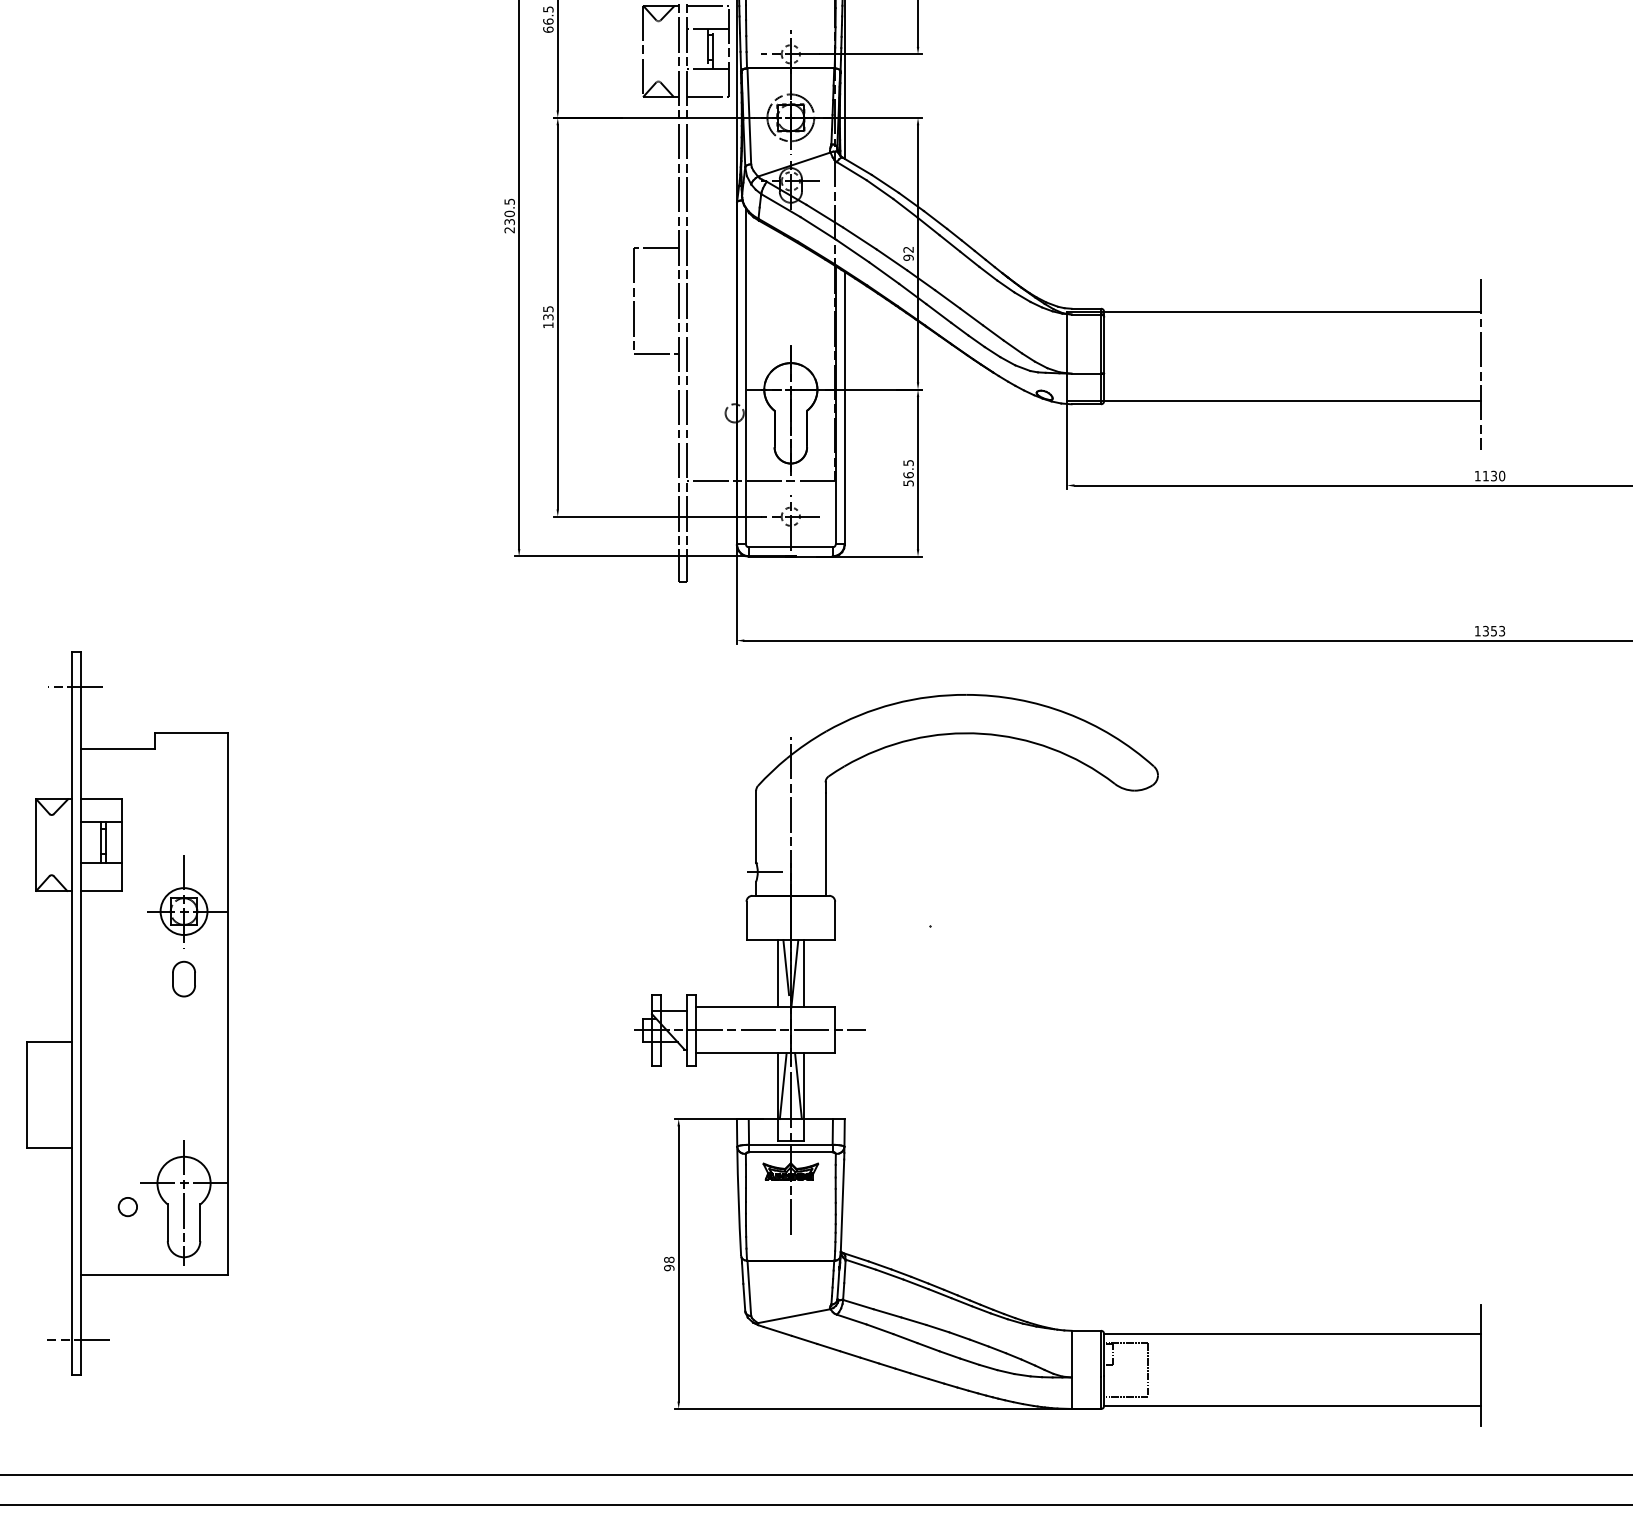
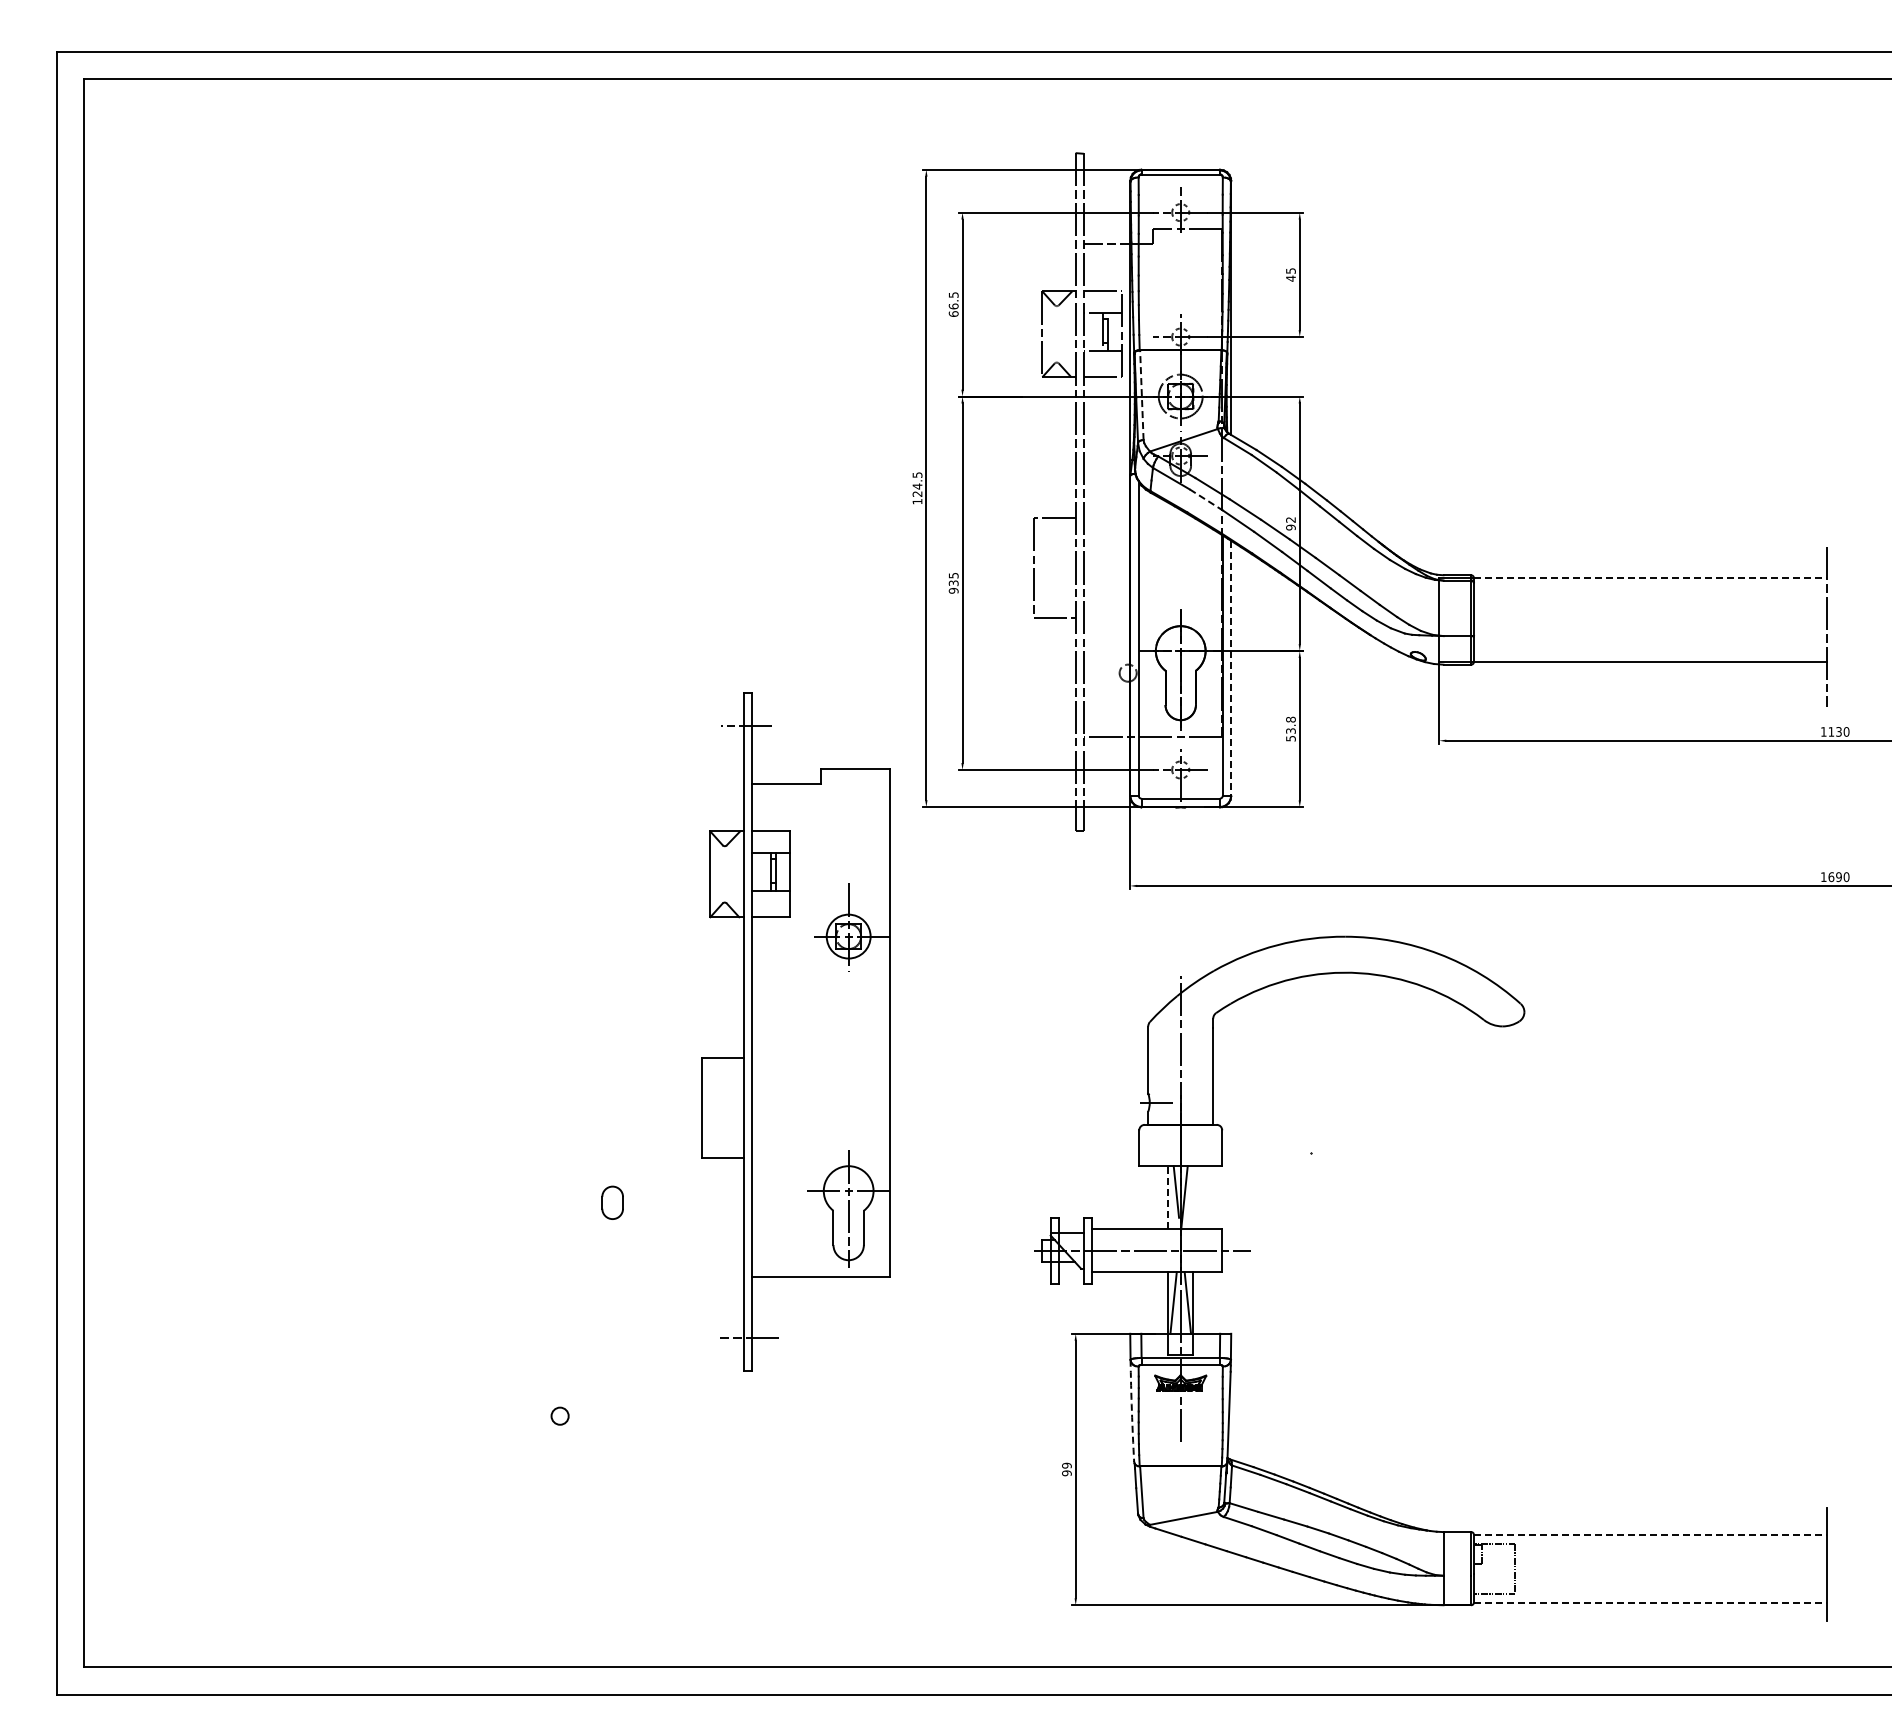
line: (748, 116) -> (1141, 395), solid -> dashed
text: (509, 221) -> (917, 493), 230.5 -> 124.5
line: (818, 228) -> (1206, 500), solid -> dashed
line: (1292, 312) -> (1650, 578), solid -> dashed
text: (548, 325) -> (953, 590), 135 -> 935
line: (845, 408) -> (1231, 668), solid -> dashed
text: (908, 468) -> (1290, 724), 56.5 -> 53.8
text: (1493, 631) -> (1838, 877), 1353 -> 1690
line: (777, 973) -> (1168, 1197), solid -> dashed
line: (804, 973) -> (1193, 1197), removed
part: (127, 1012) -> (795, 1031), moved
arc: (738, 1200) -> (1131, 1410), solid -> dashed
text: (668, 1259) -> (1066, 1465), 98 -> 99
line: (1292, 1333) -> (1650, 1534), solid -> dashed
line: (1292, 1406) -> (1650, 1602), solid -> dashed

